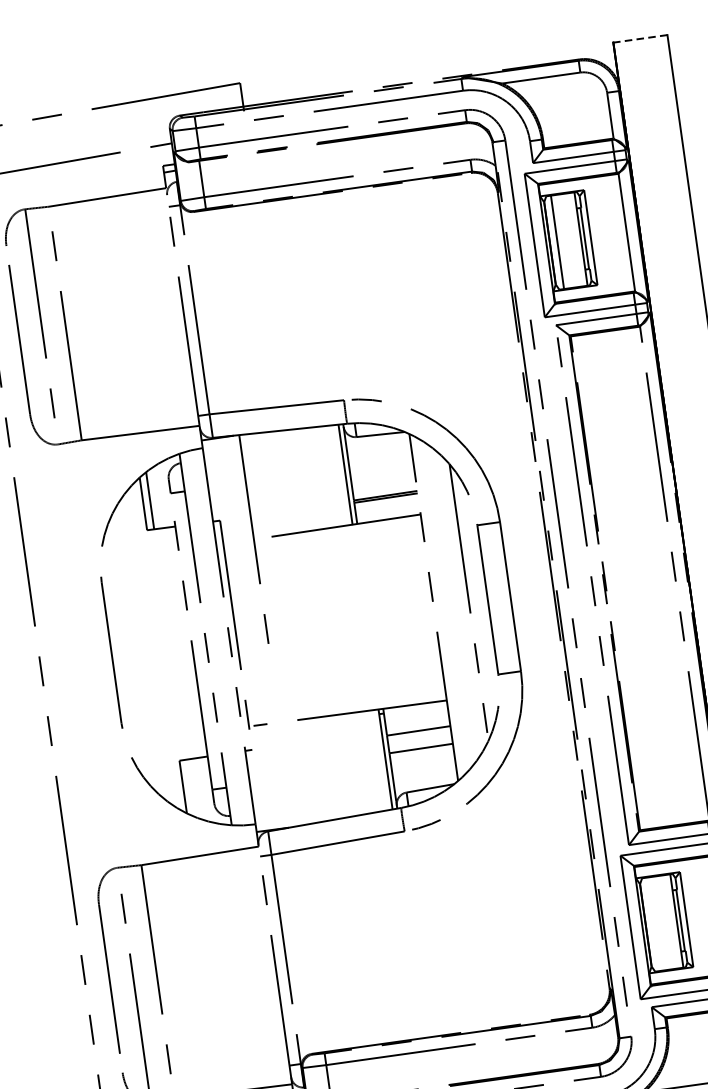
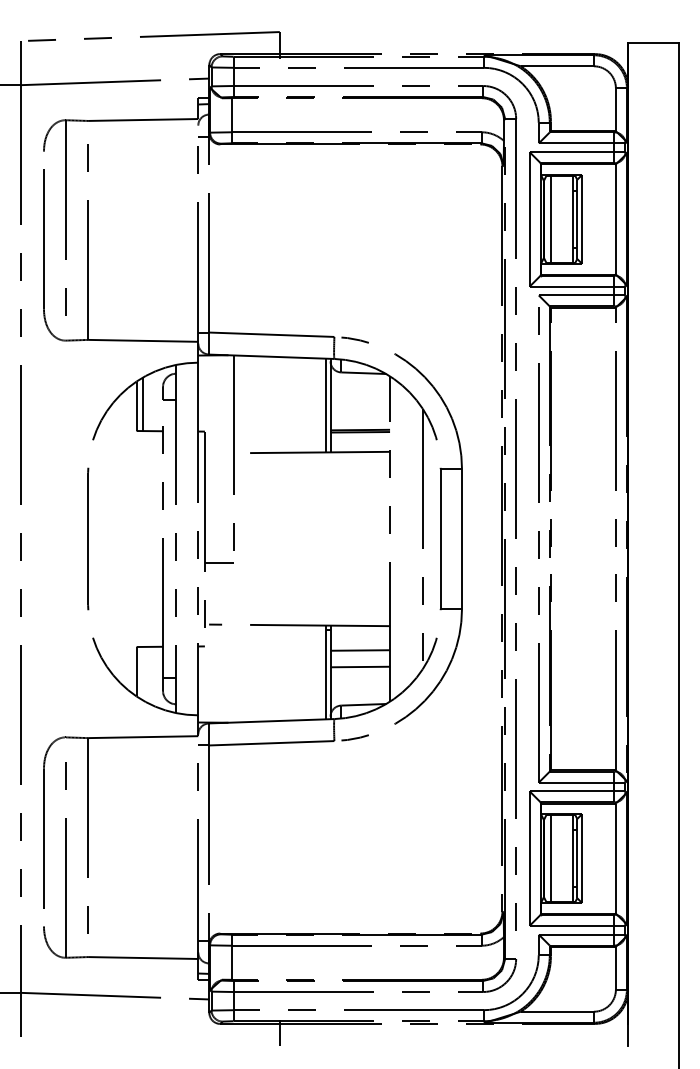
line: (639, 39) -> (652, 43), dashed -> solid
line: (254, 659) -> (218, 563), added
line: (652, 924) -> (550, 858), added

